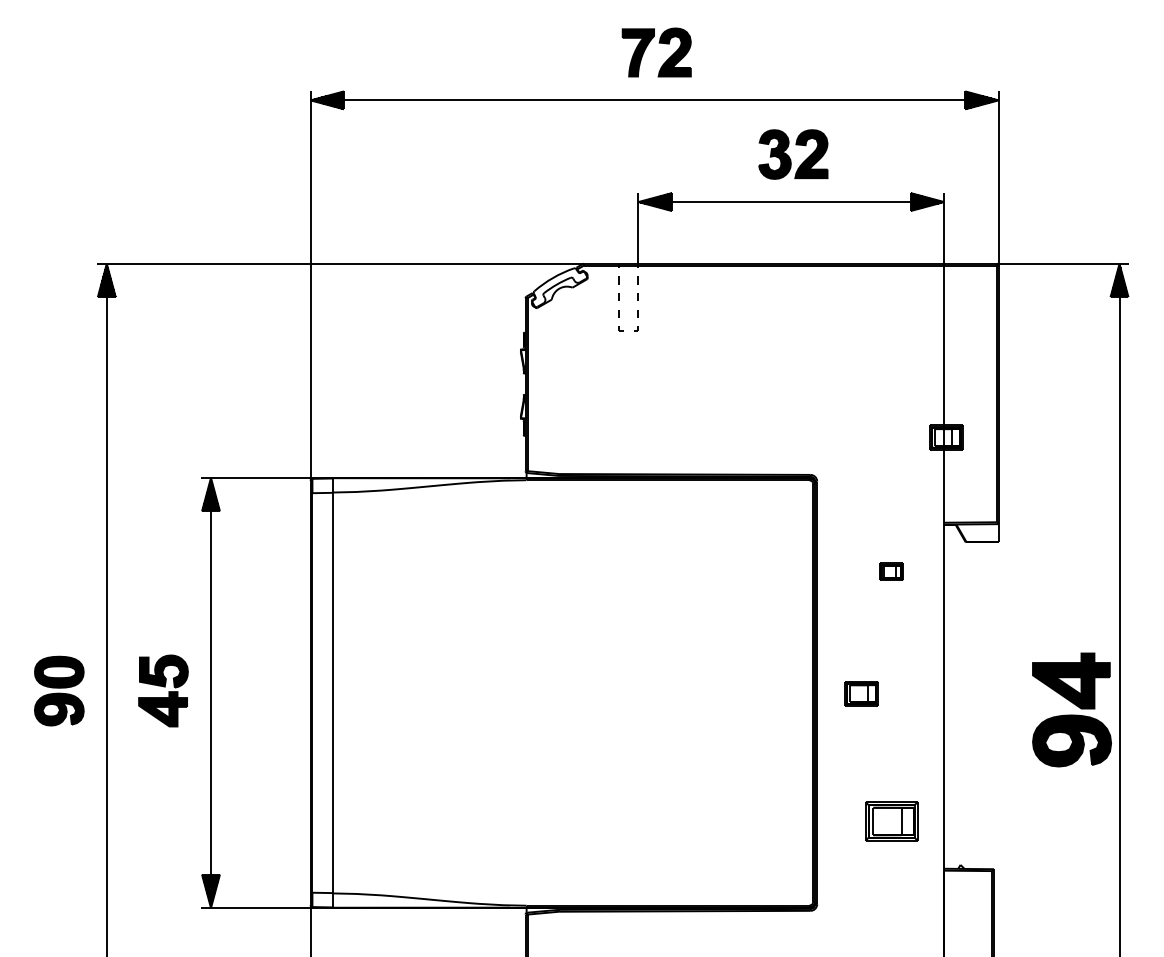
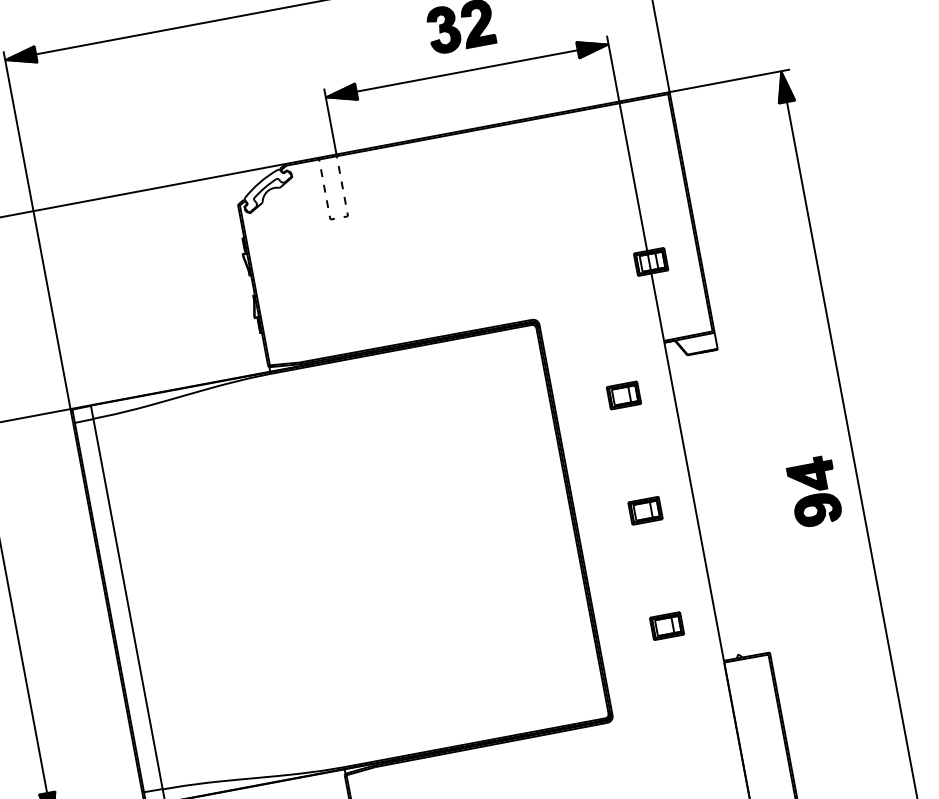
part: (891, 571) -> (623, 395), size x1.43
part: (861, 693) -> (645, 510), moved
part: (1071, 709) -> (813, 491), size x0.62
part: (891, 821) -> (666, 626), size x0.62

